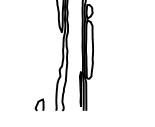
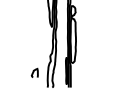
curve: (39, 104) -> (34, 72), moved

